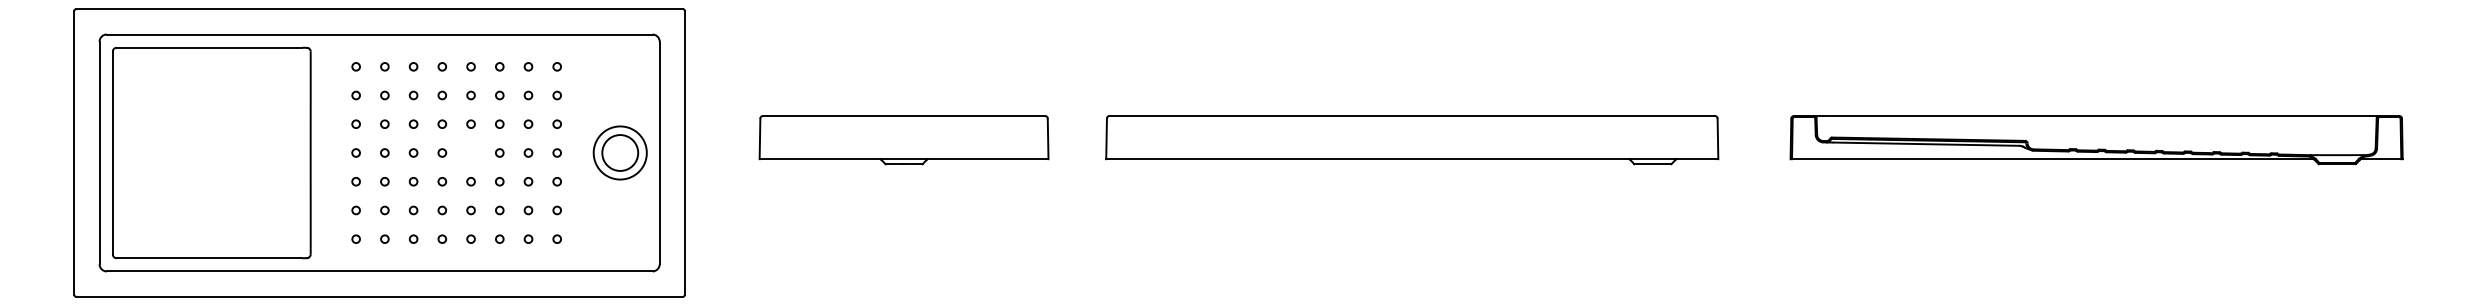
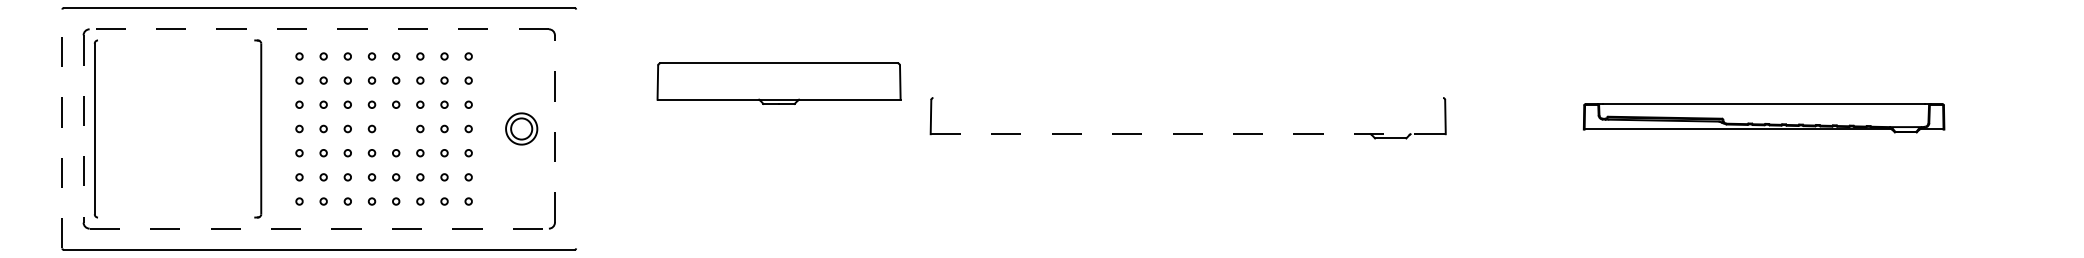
line: (379, 34) -> (319, 29), solid -> dashed
line: (209, 47) -> (176, 40), removed
line: (1412, 116) -> (1188, 98), removed
part: (903, 140) -> (778, 83), moved
part: (2096, 140) -> (1764, 118), size x0.7
line: (74, 152) -> (62, 128), solid -> dashed
part: (619, 152) -> (521, 128), size x0.7
line: (659, 152) -> (554, 128), solid -> dashed
line: (684, 152) -> (575, 128), removed
line: (99, 153) -> (83, 129), solid -> dashed
line: (1412, 159) -> (1188, 134), solid -> dashed
line: (209, 258) -> (176, 217), removed
line: (379, 271) -> (319, 228), solid -> dashed

